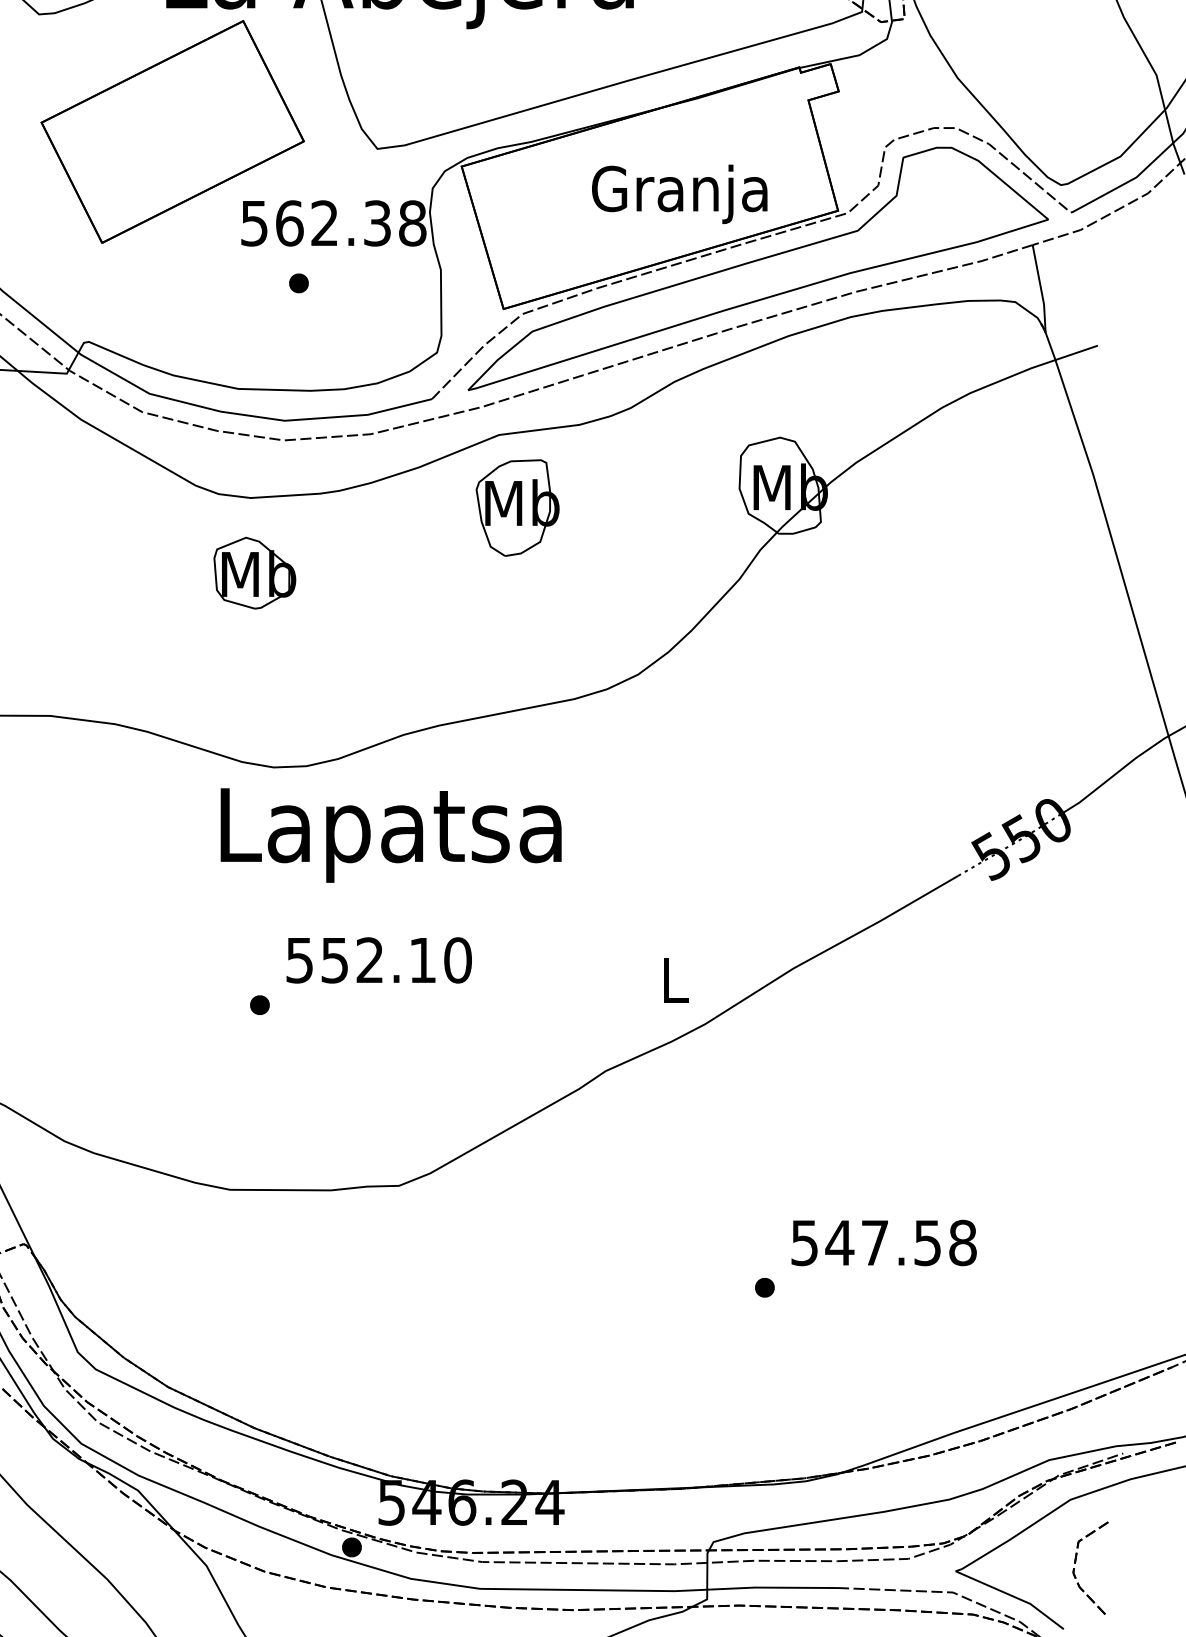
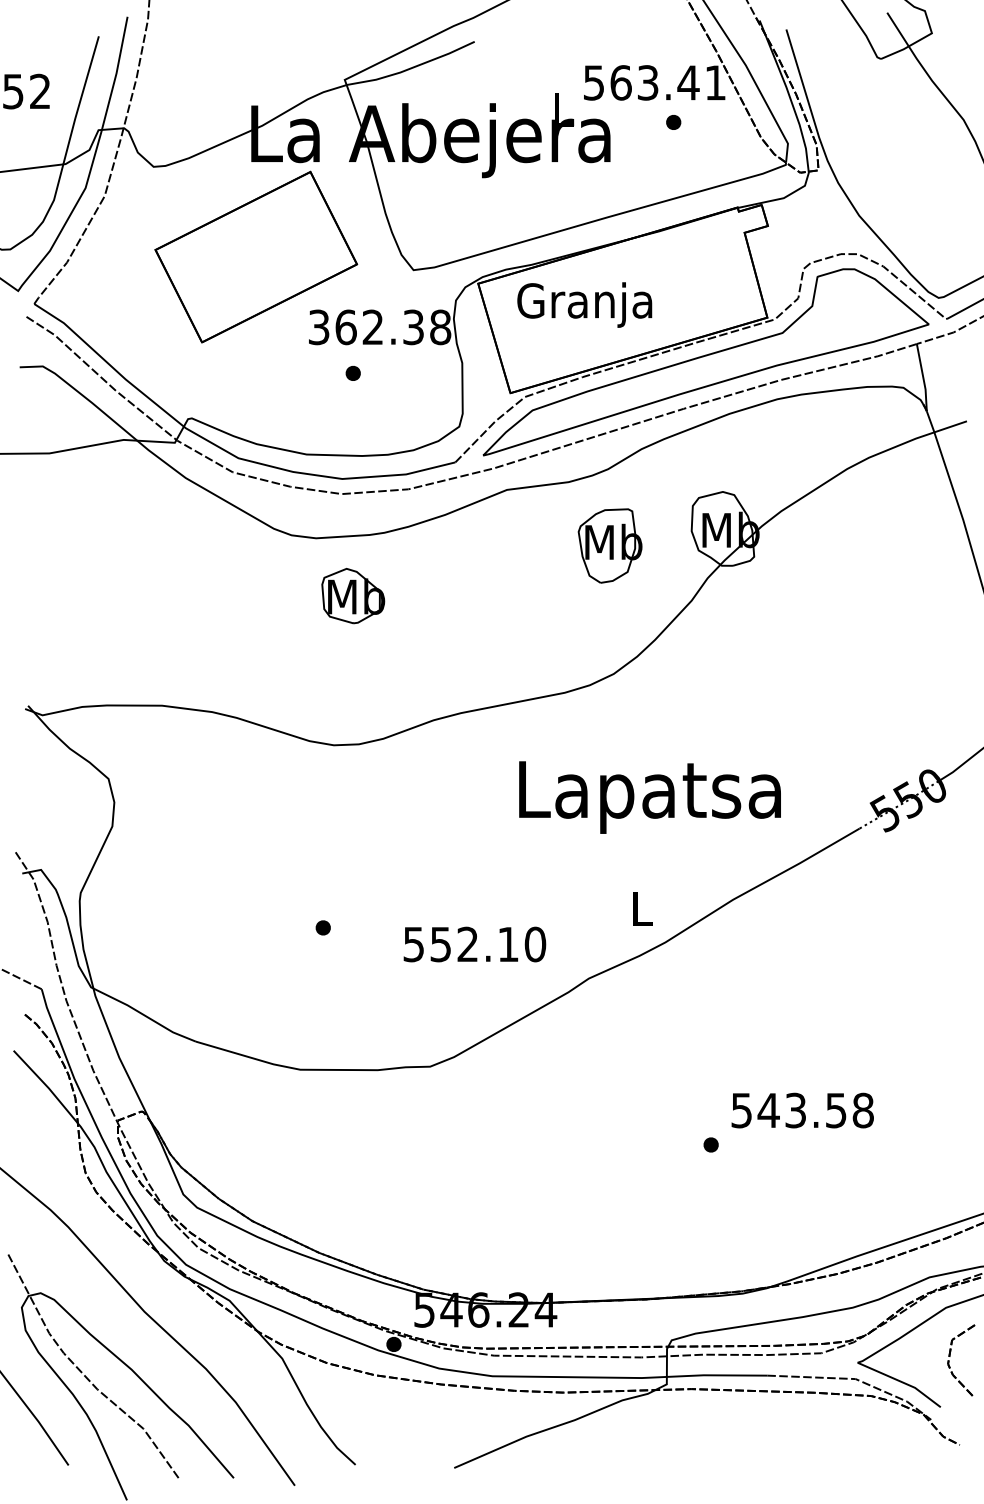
text: (679, 193) -> (584, 304), moved
text: (255, 222) -> (319, 326), 562.38 -> 362.38
part: (516, 507) -> (609, 545), moved
part: (255, 573) -> (353, 596), moved
text: (390, 835) -> (649, 797), moved
text: (378, 960) -> (474, 944), moved
text: (874, 1242) -> (795, 1110), 547.58 -> 543.58

